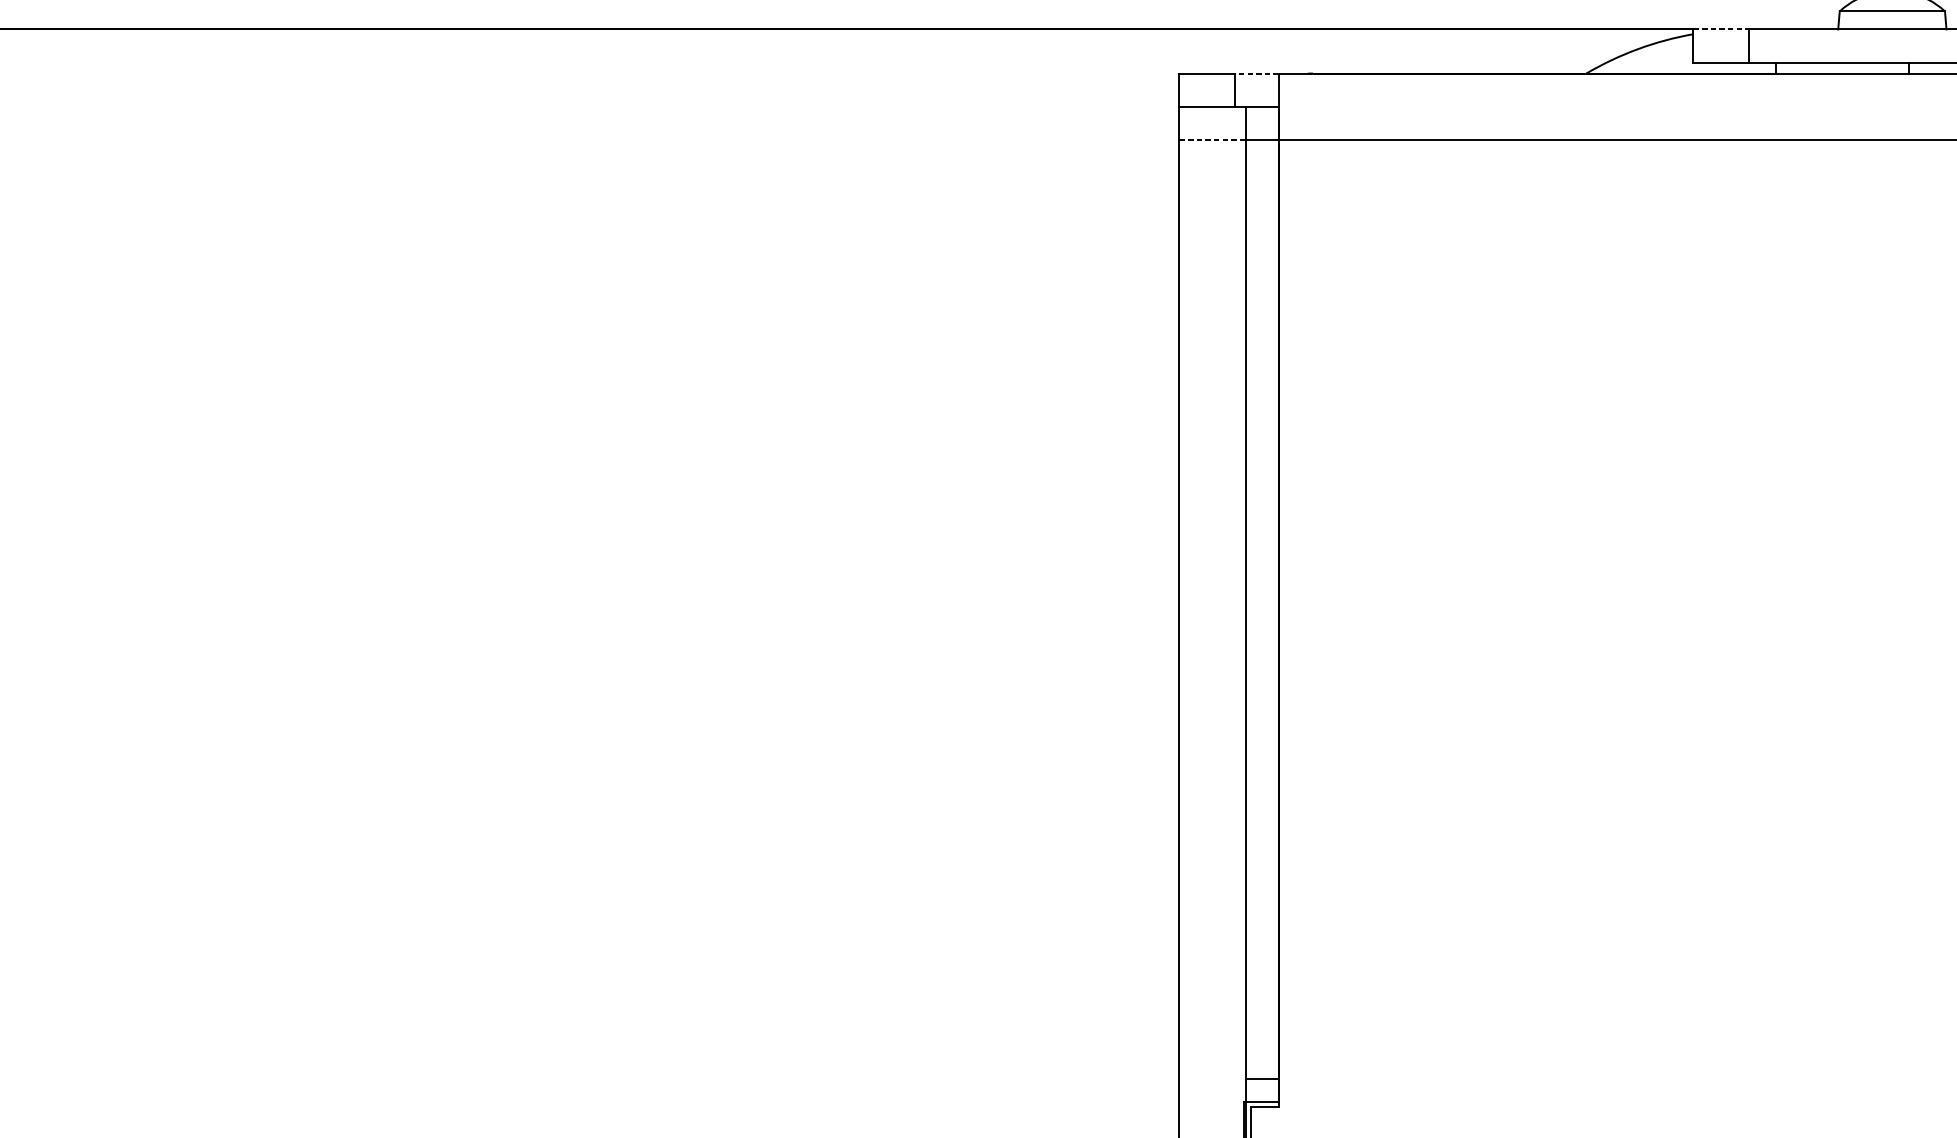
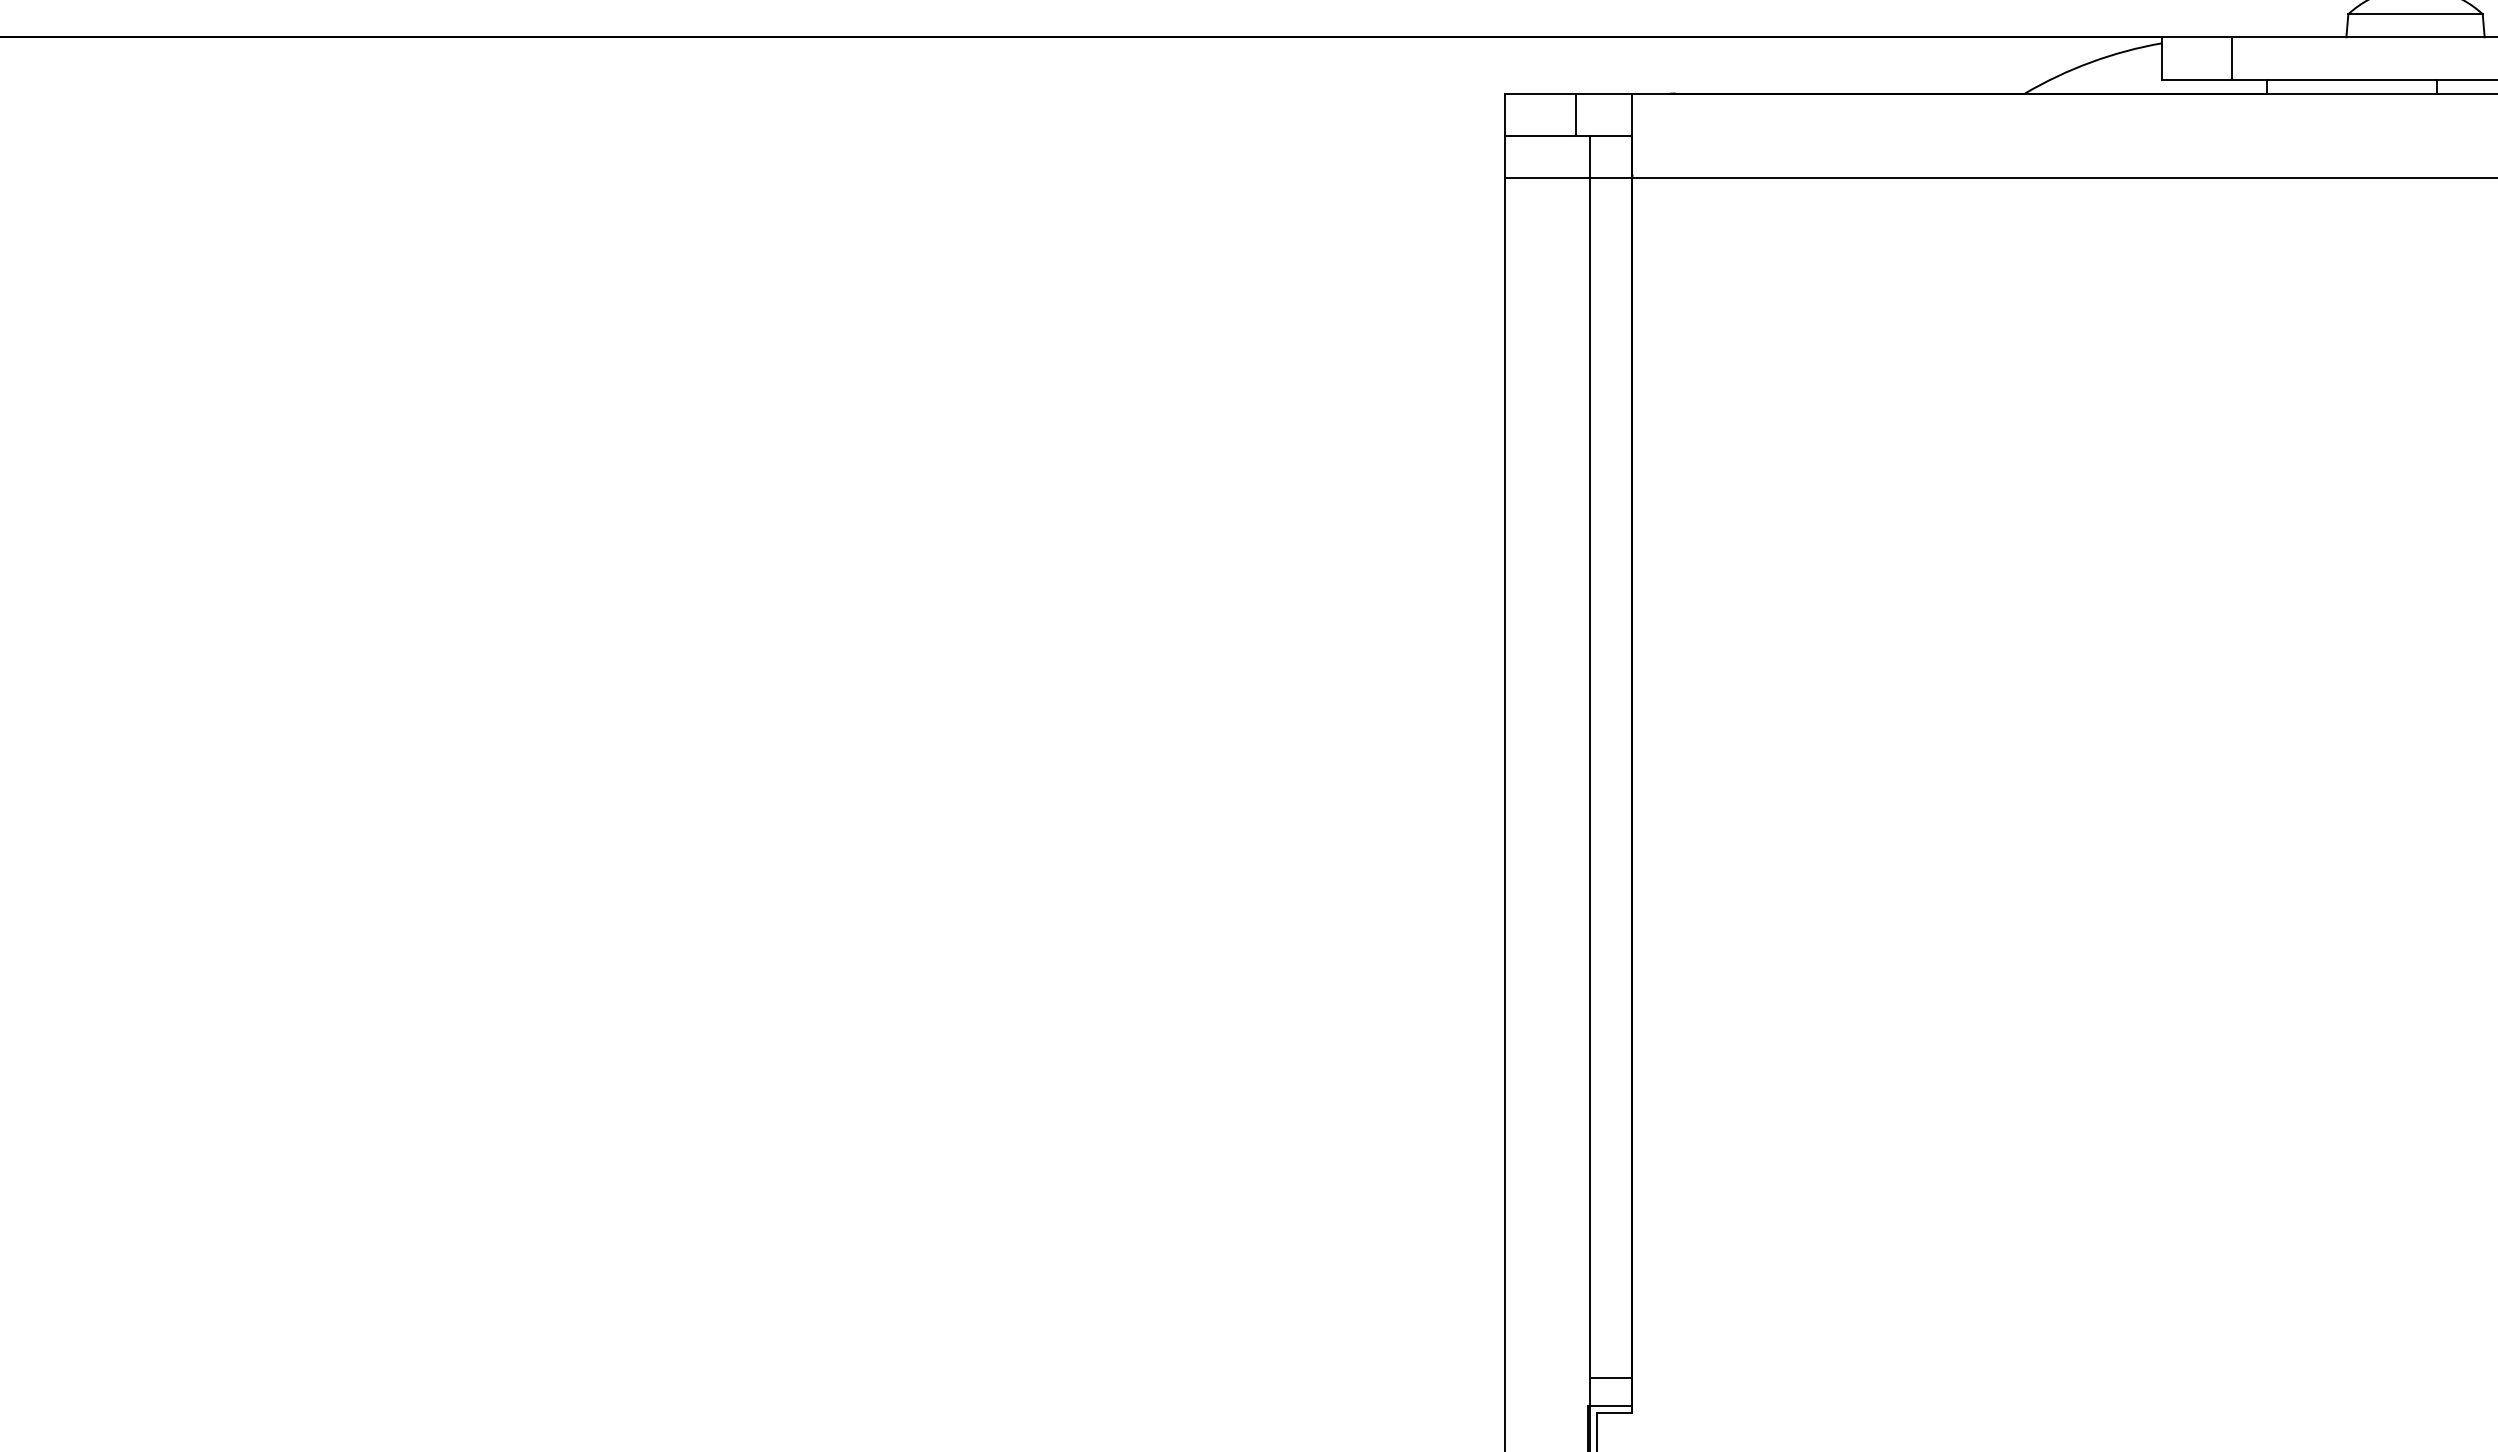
line: (1721, 29) -> (2197, 37), dashed -> solid
line: (1256, 73) -> (1603, 93), dashed -> solid
line: (1213, 140) -> (1548, 178), dashed -> solid

